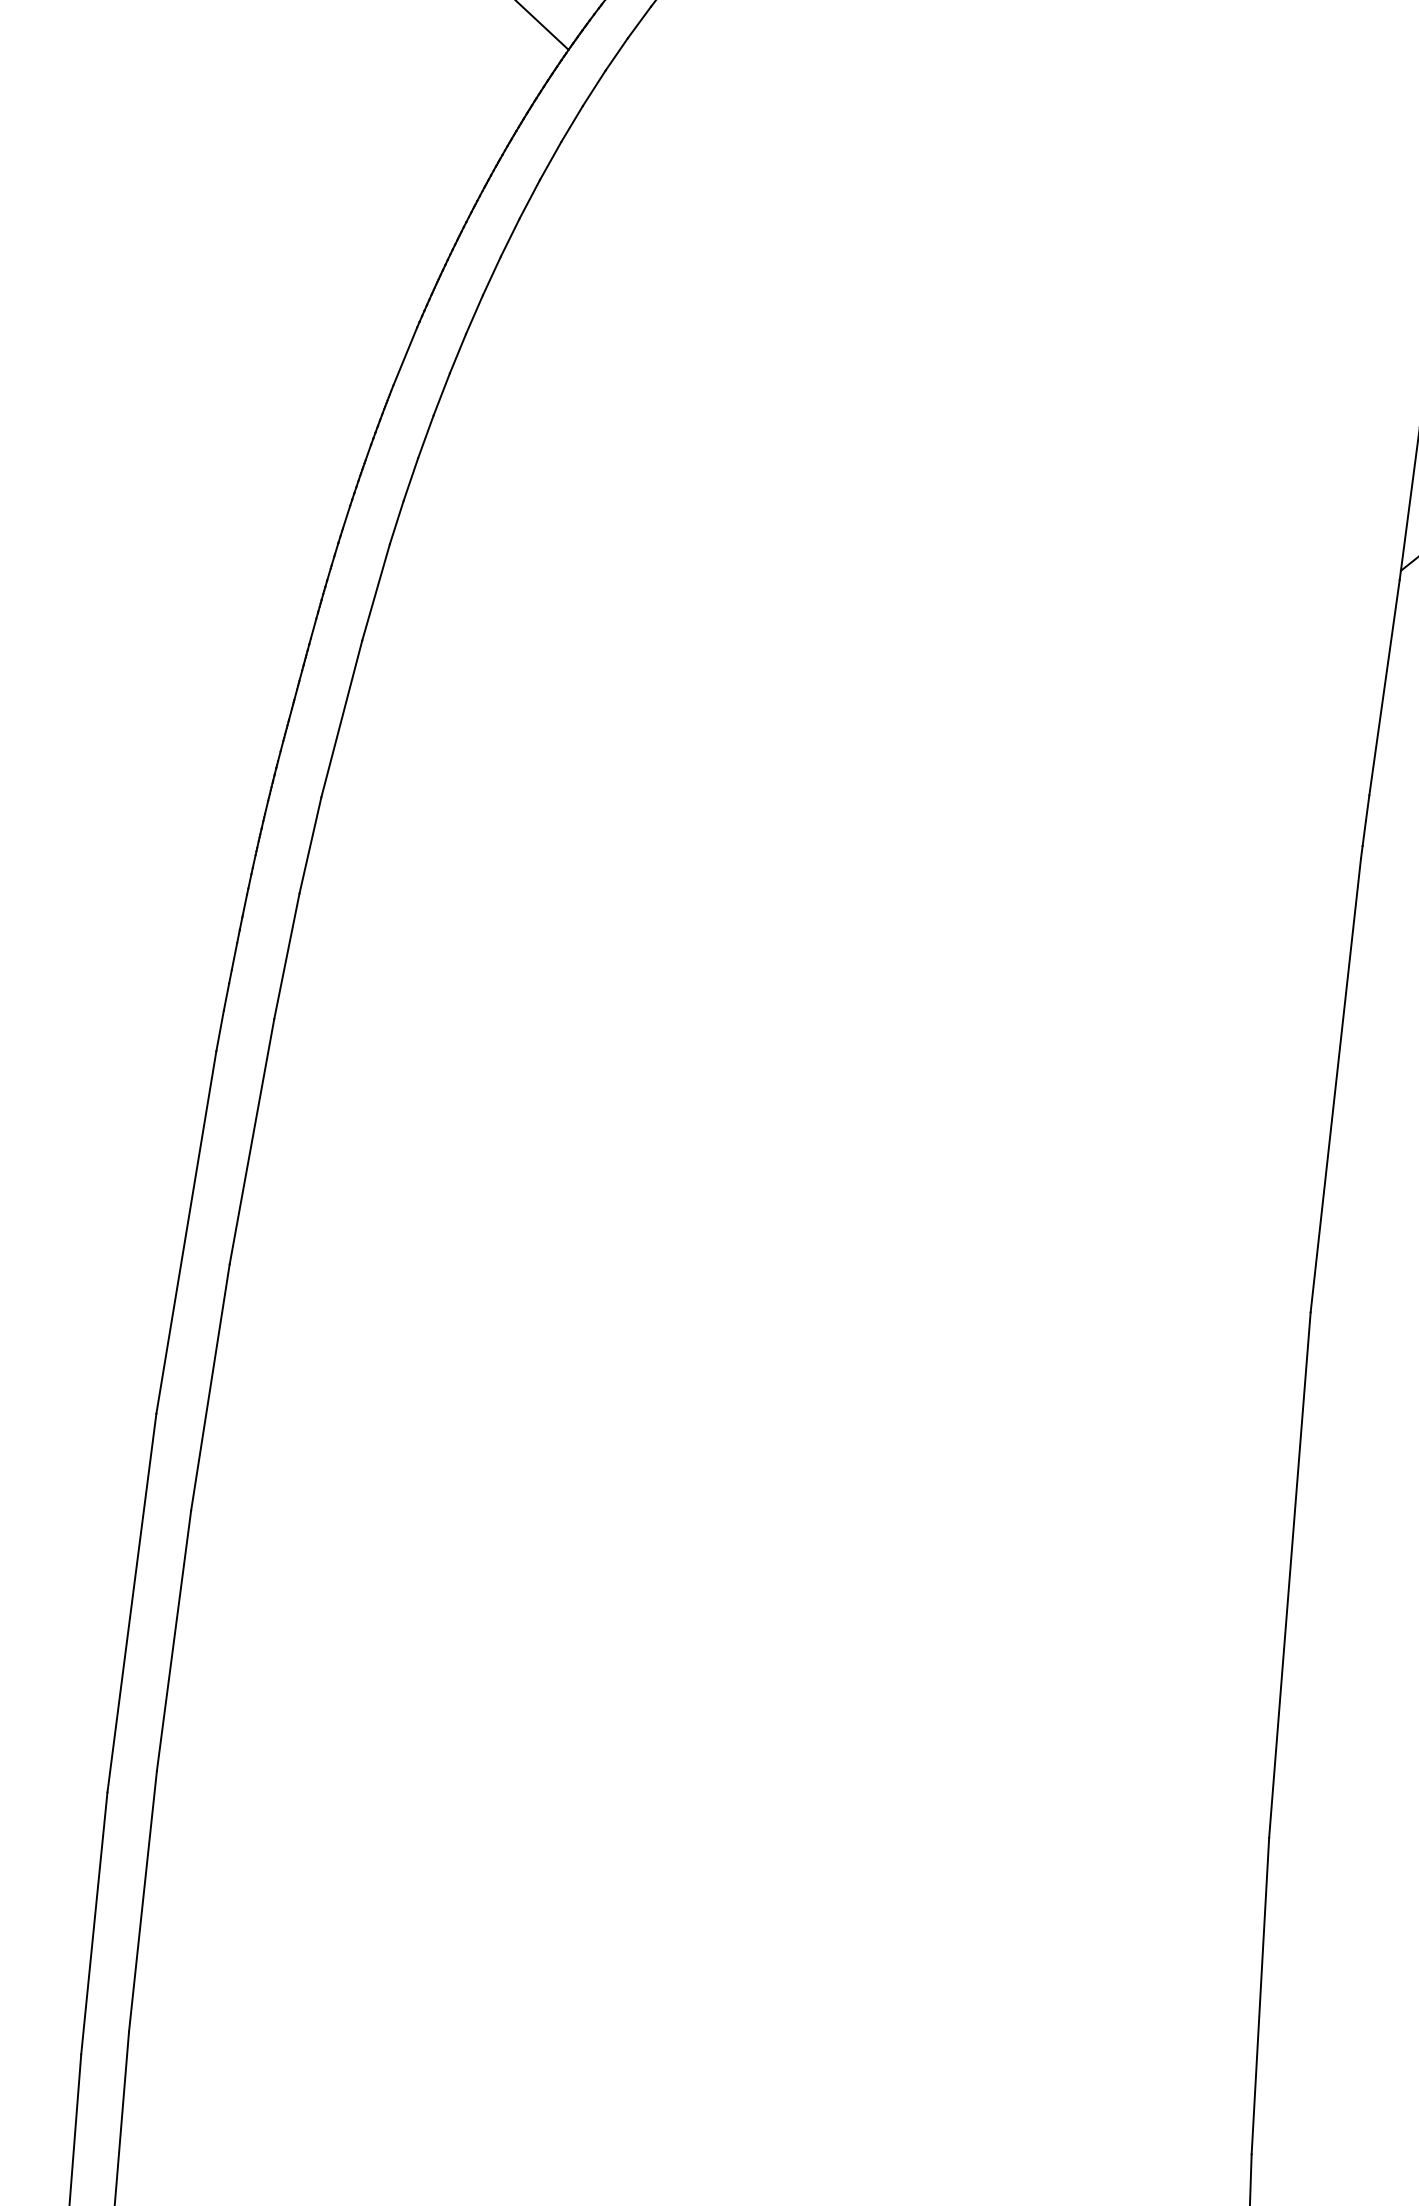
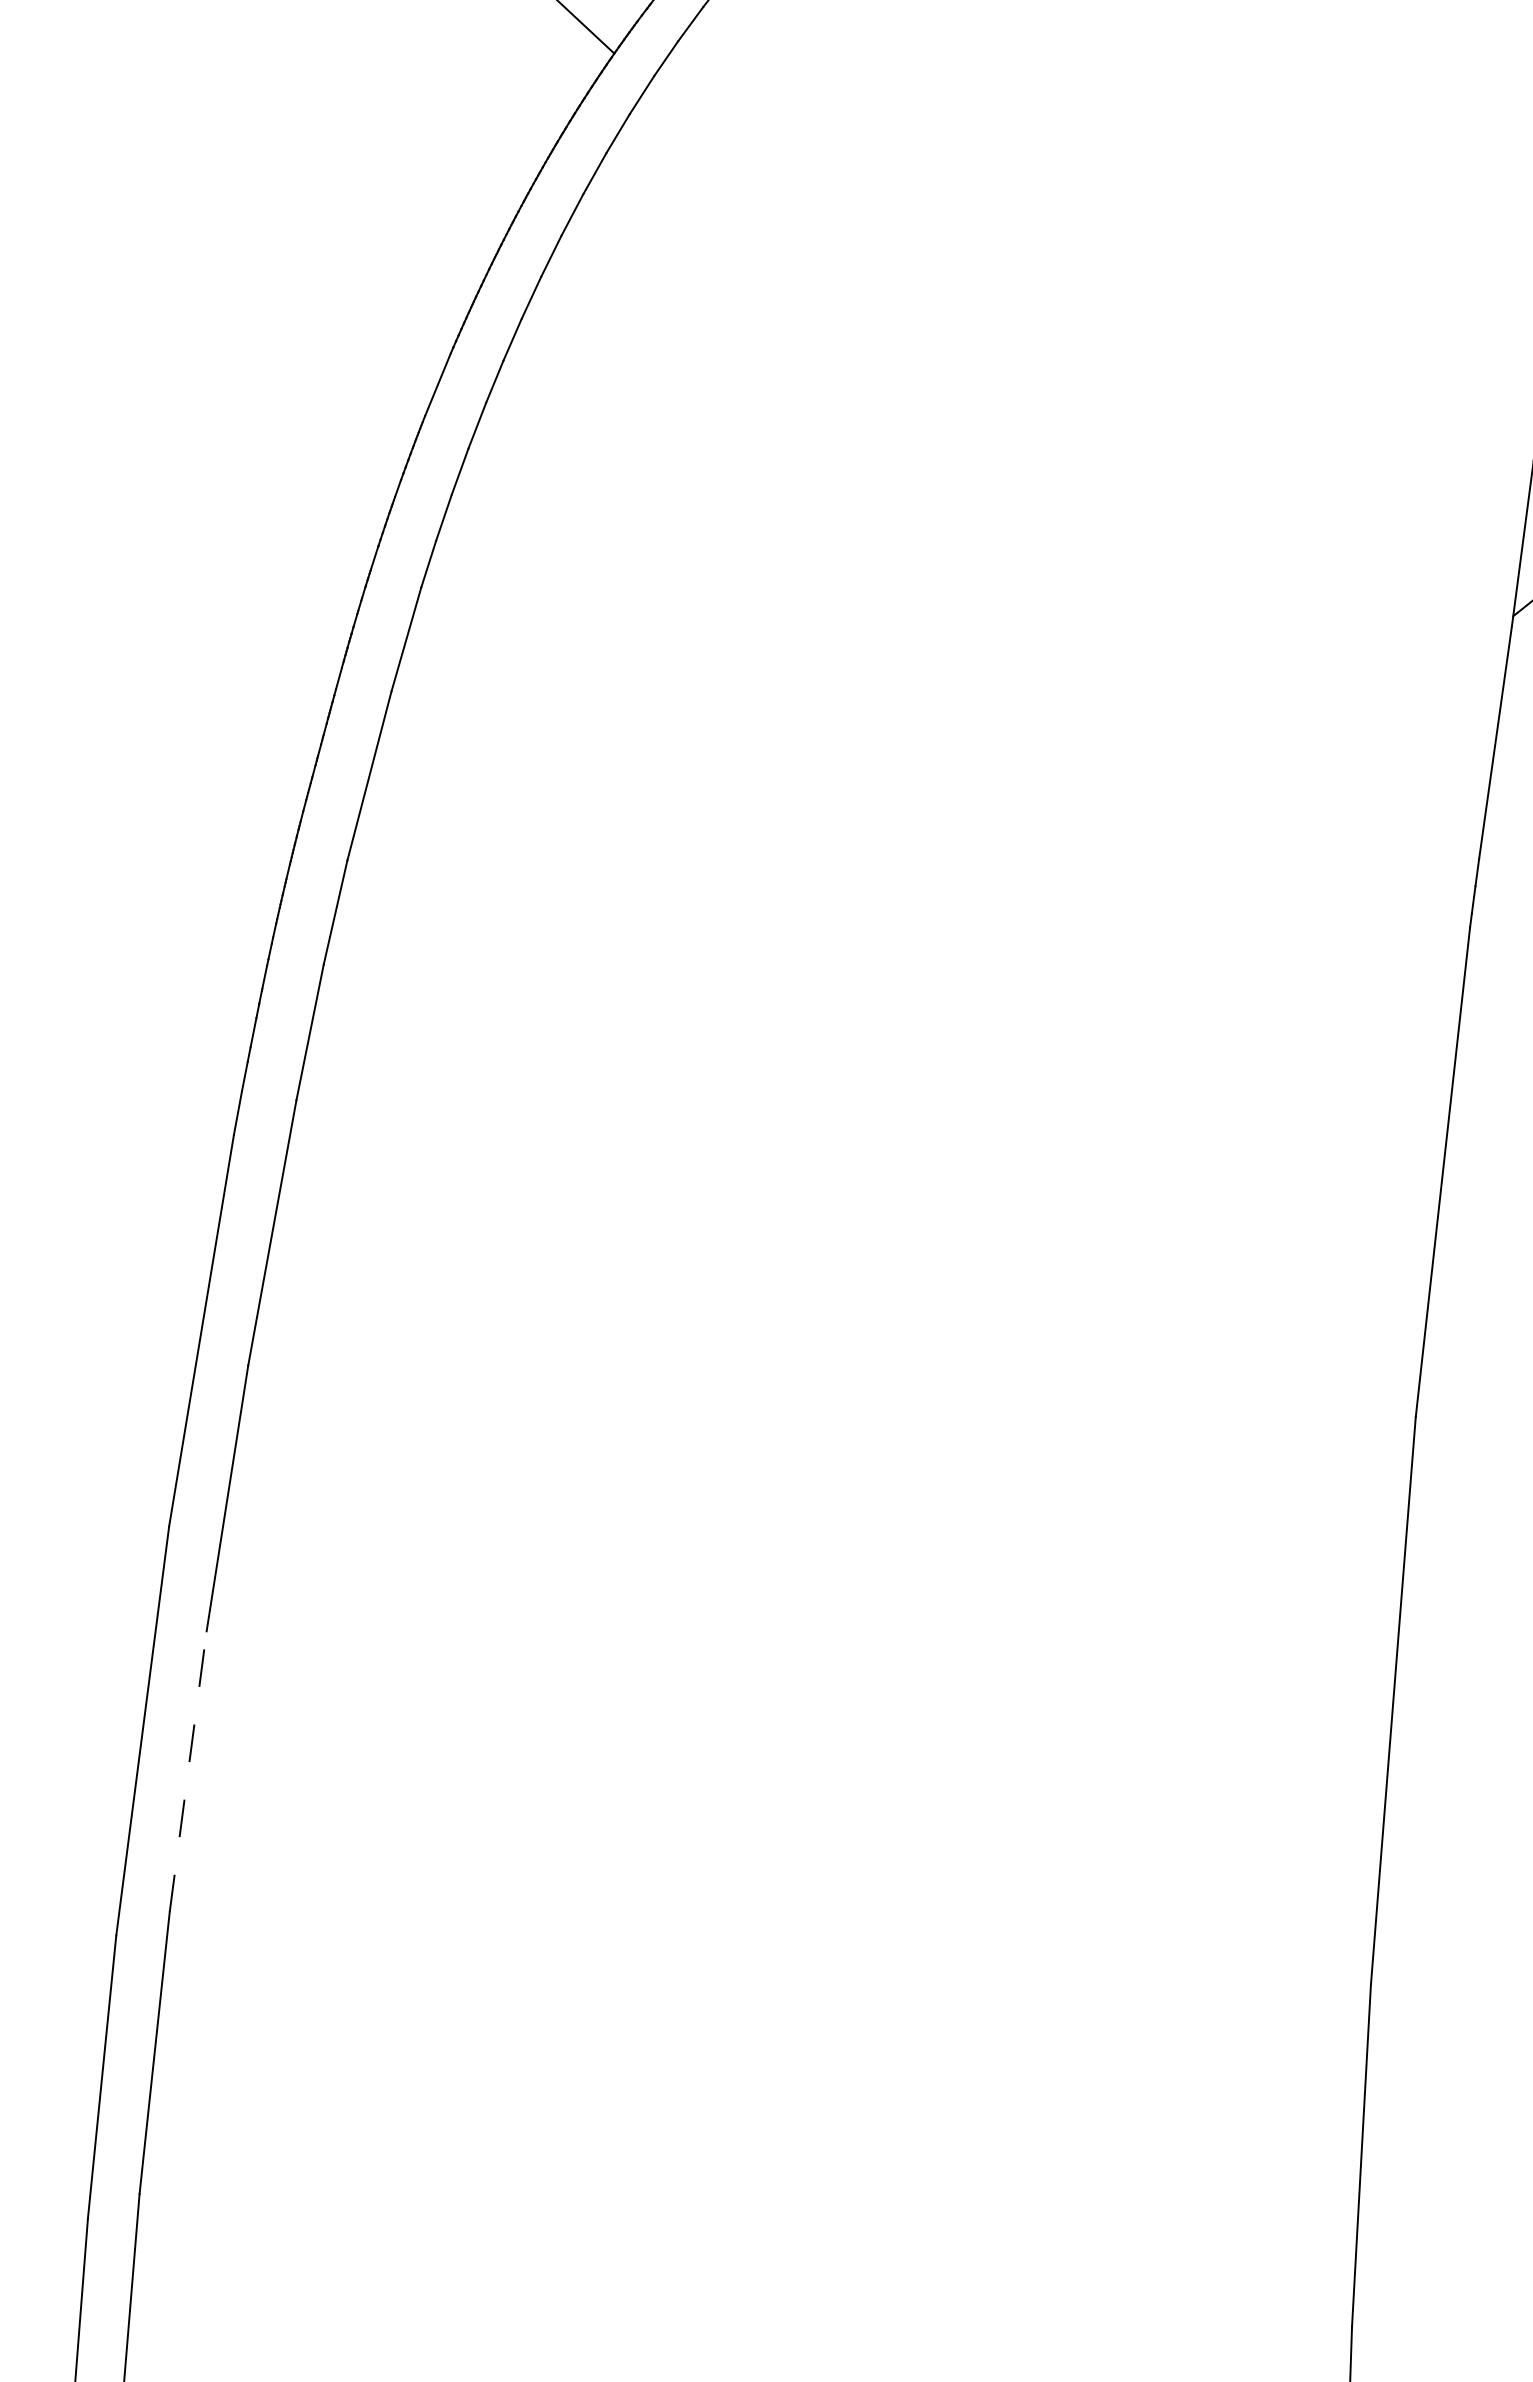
line: (174, 1640) -> (188, 1771), solid -> dashed

